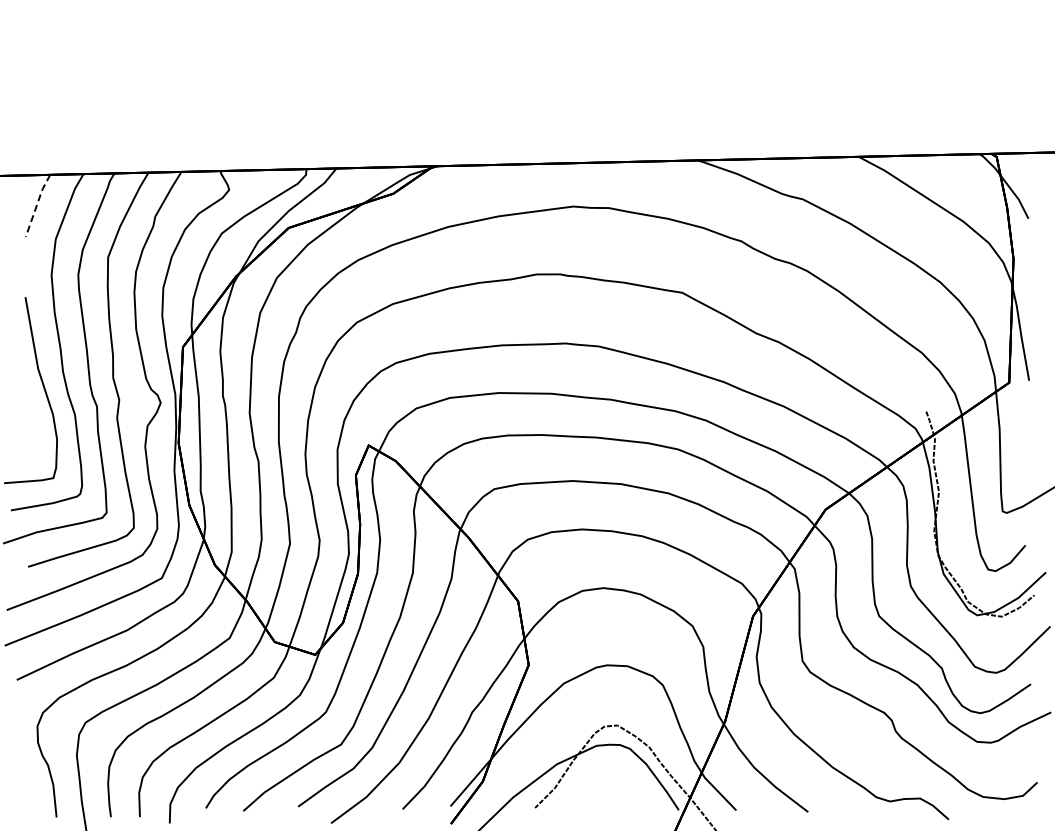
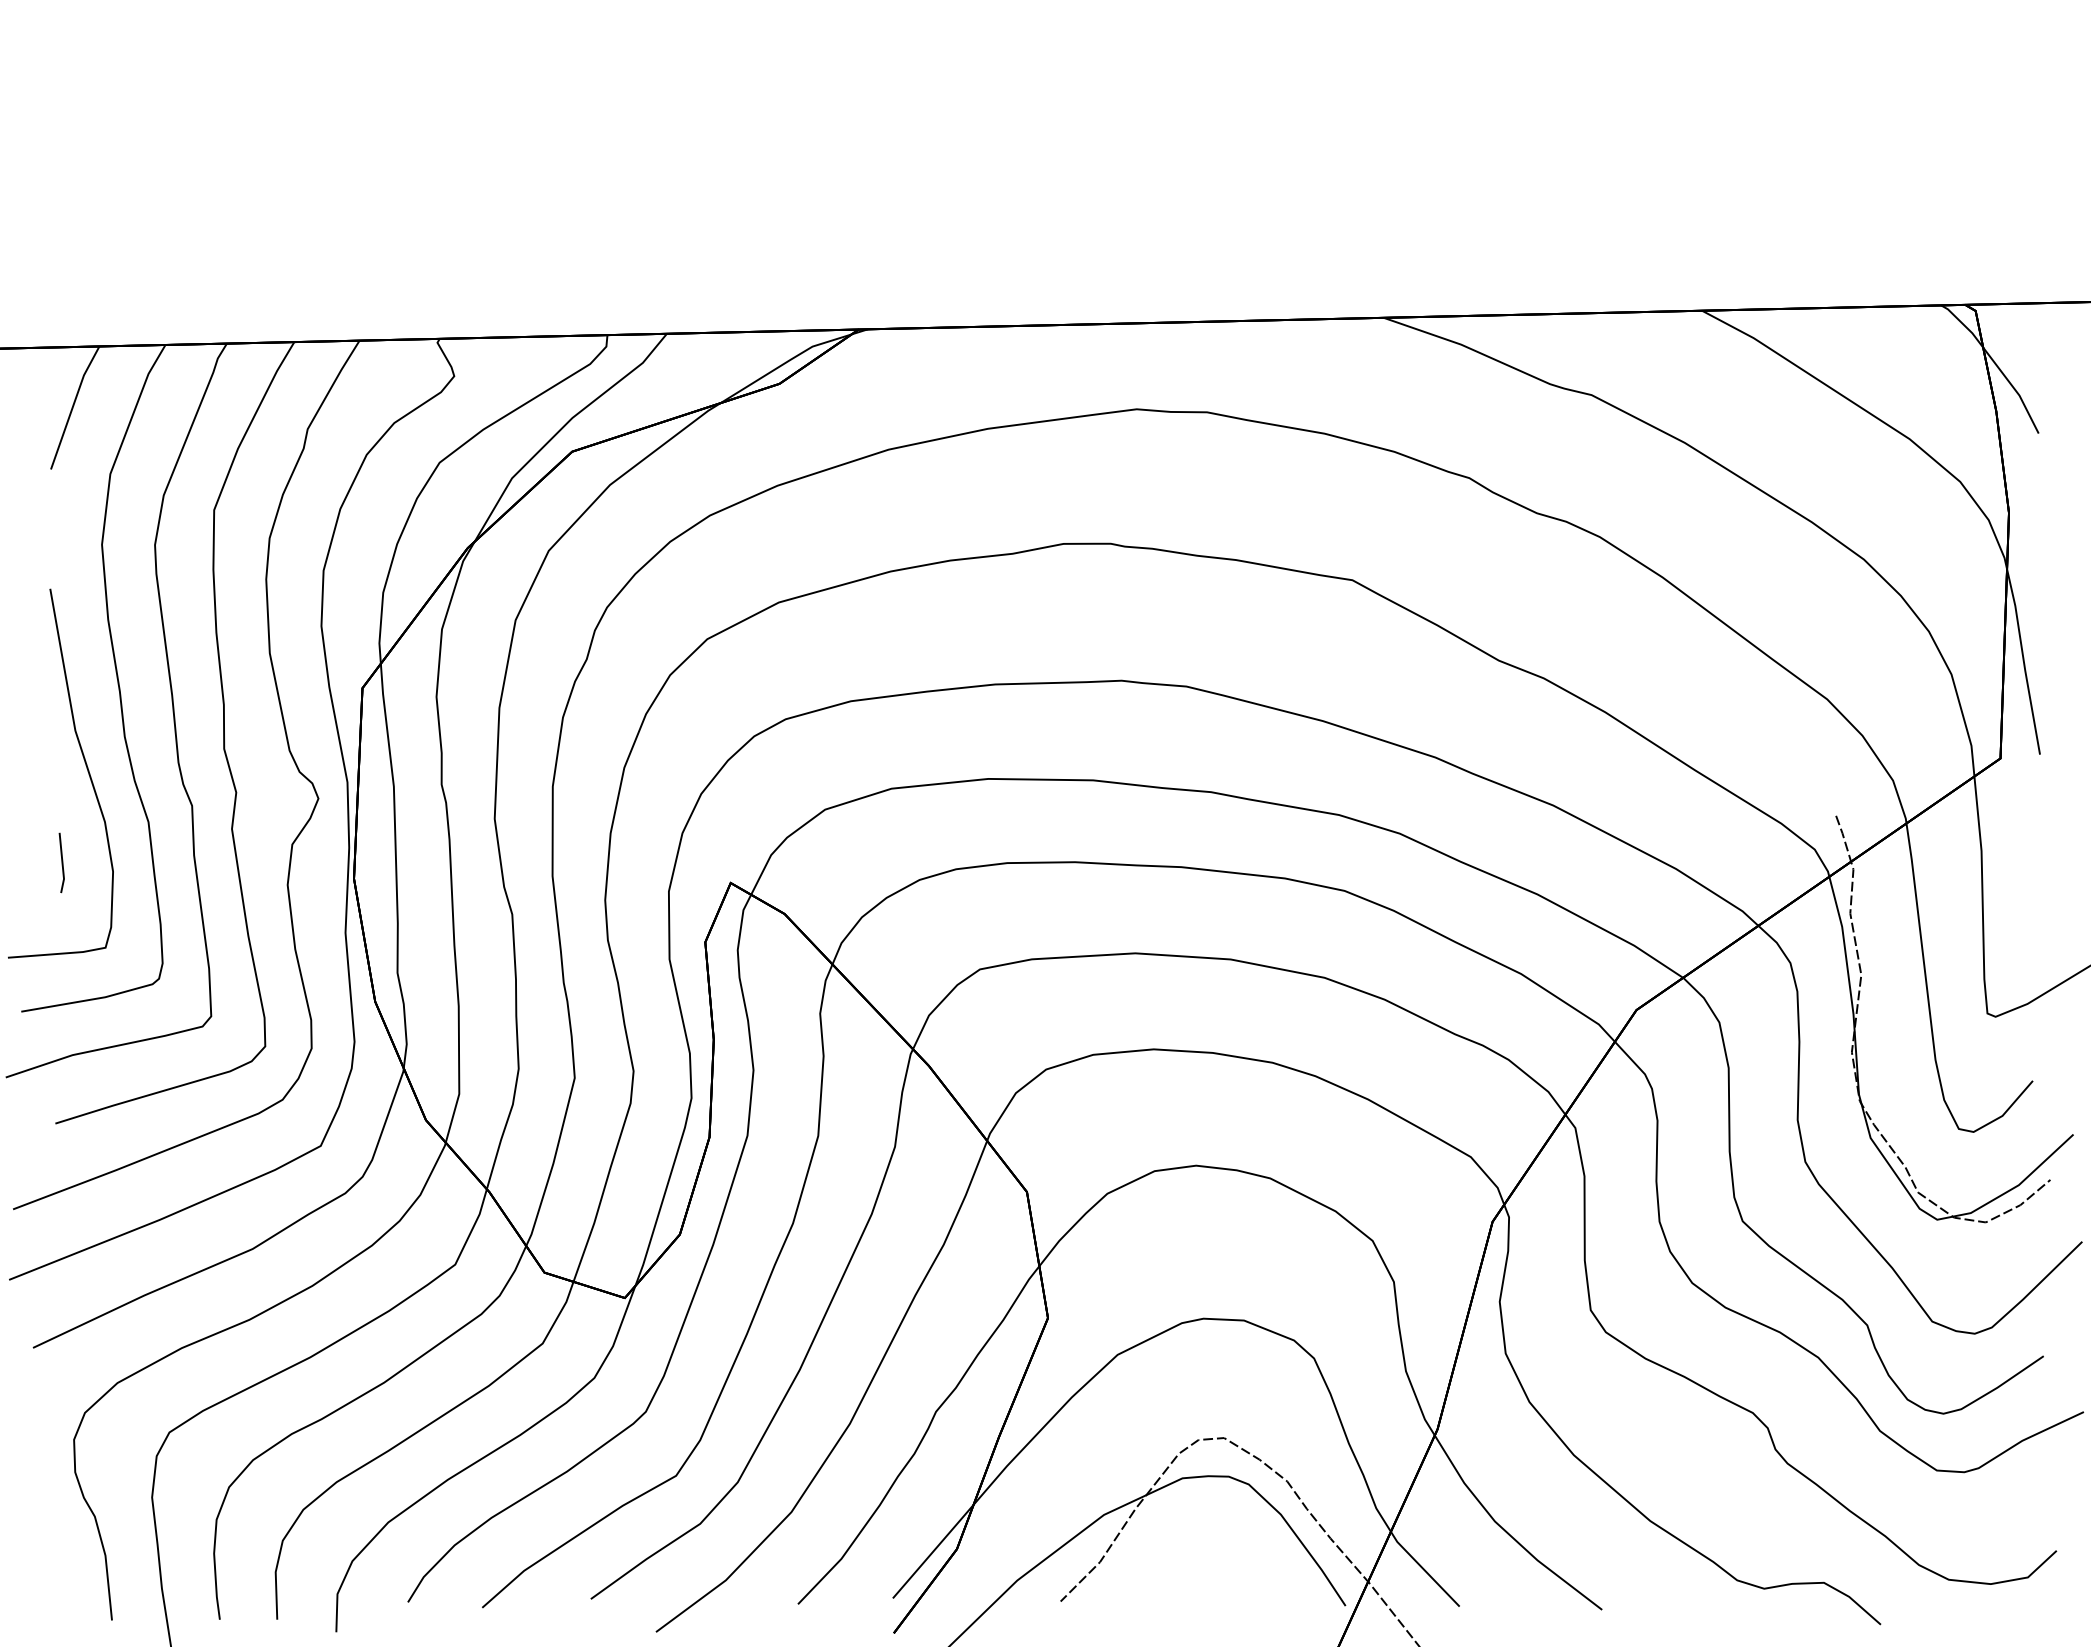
line: (36, 205) -> (72, 407), dashed -> solid
line: (31, 435) -> (62, 863), added

